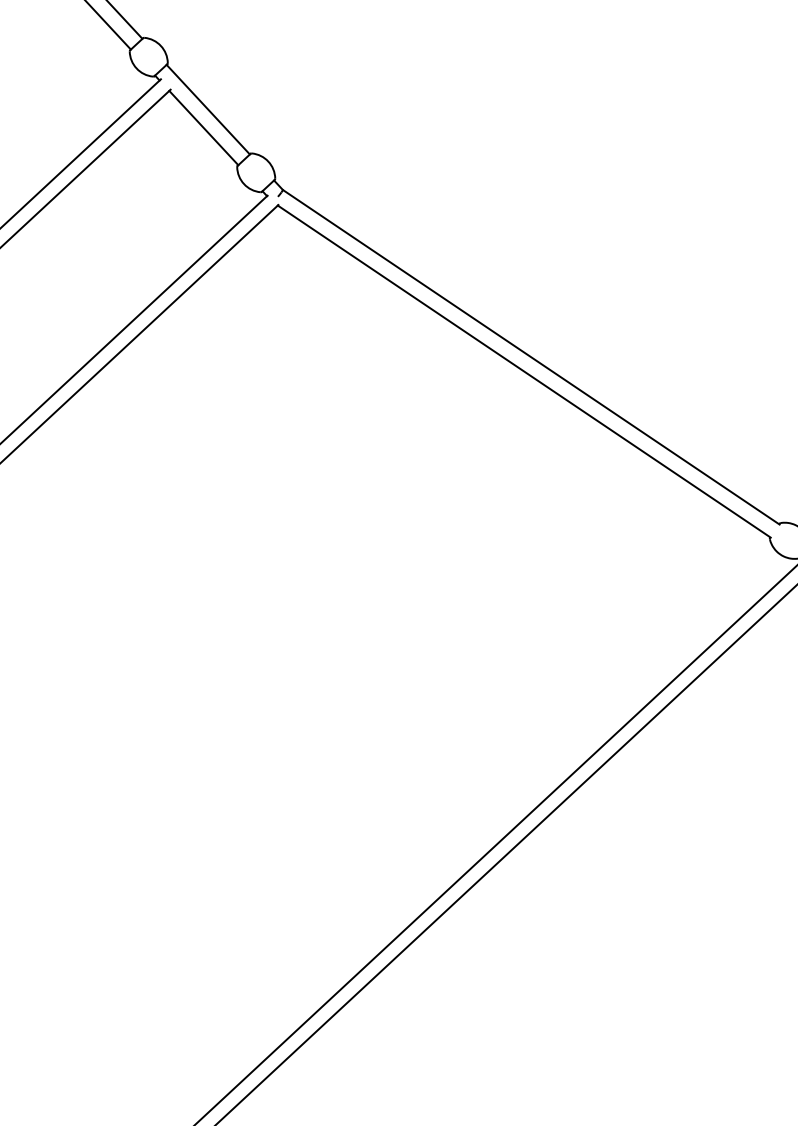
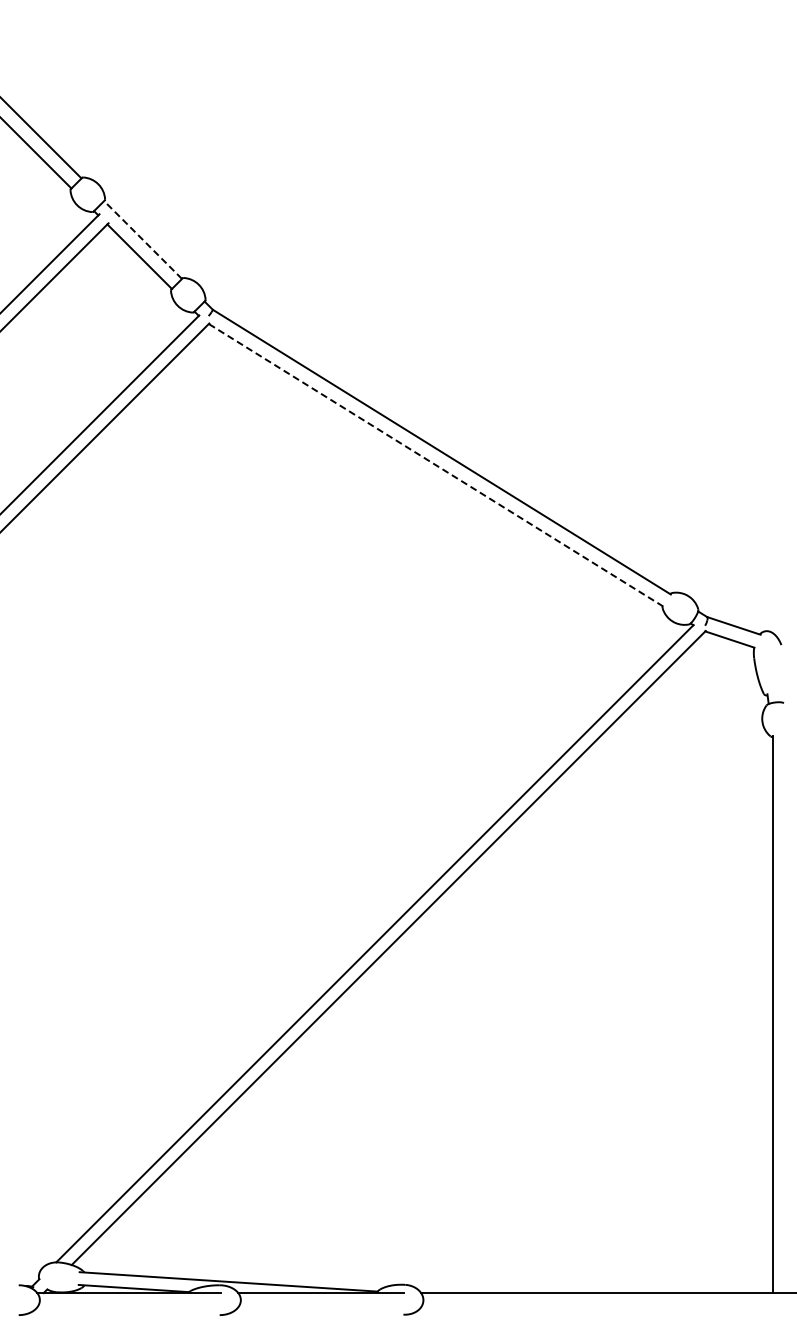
line: (207, 109) -> (142, 239), solid -> dashed
line: (524, 371) -> (436, 465), solid -> dashed

